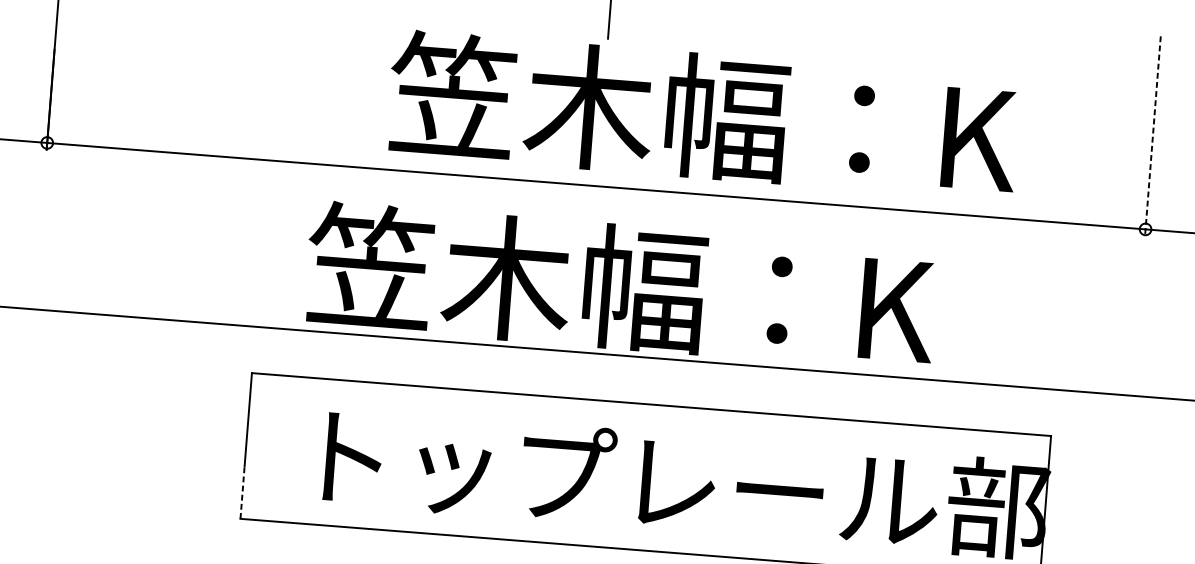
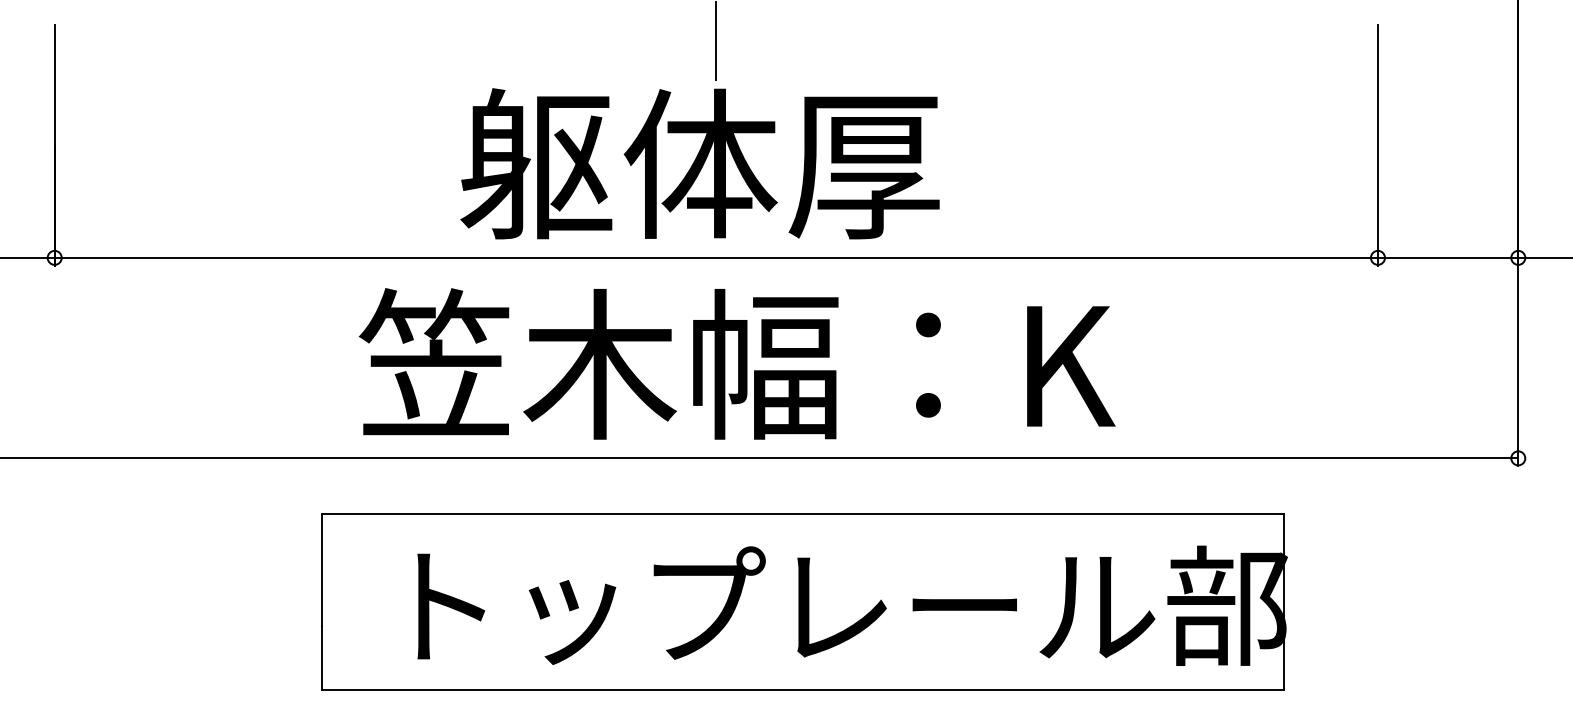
text: (703, 115) -> (837, 163), 笠木幅：K -> 躯体厚
line: (1152, 136) -> (1377, 146), dashed -> solid
text: (620, 286) -> (736, 363), moved
line: (242, 492) -> (321, 658), dashed -> solid

